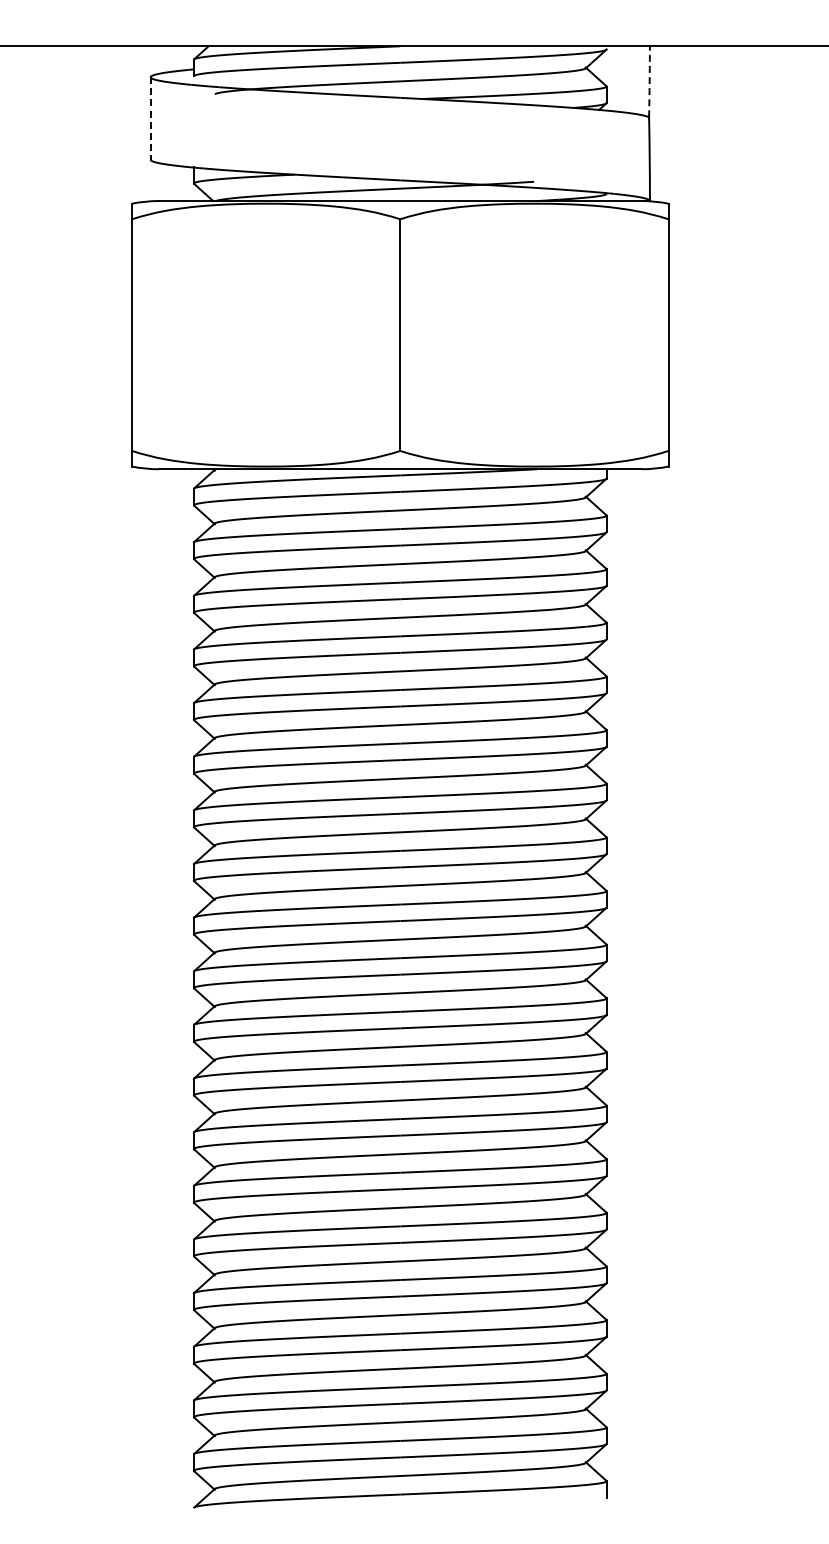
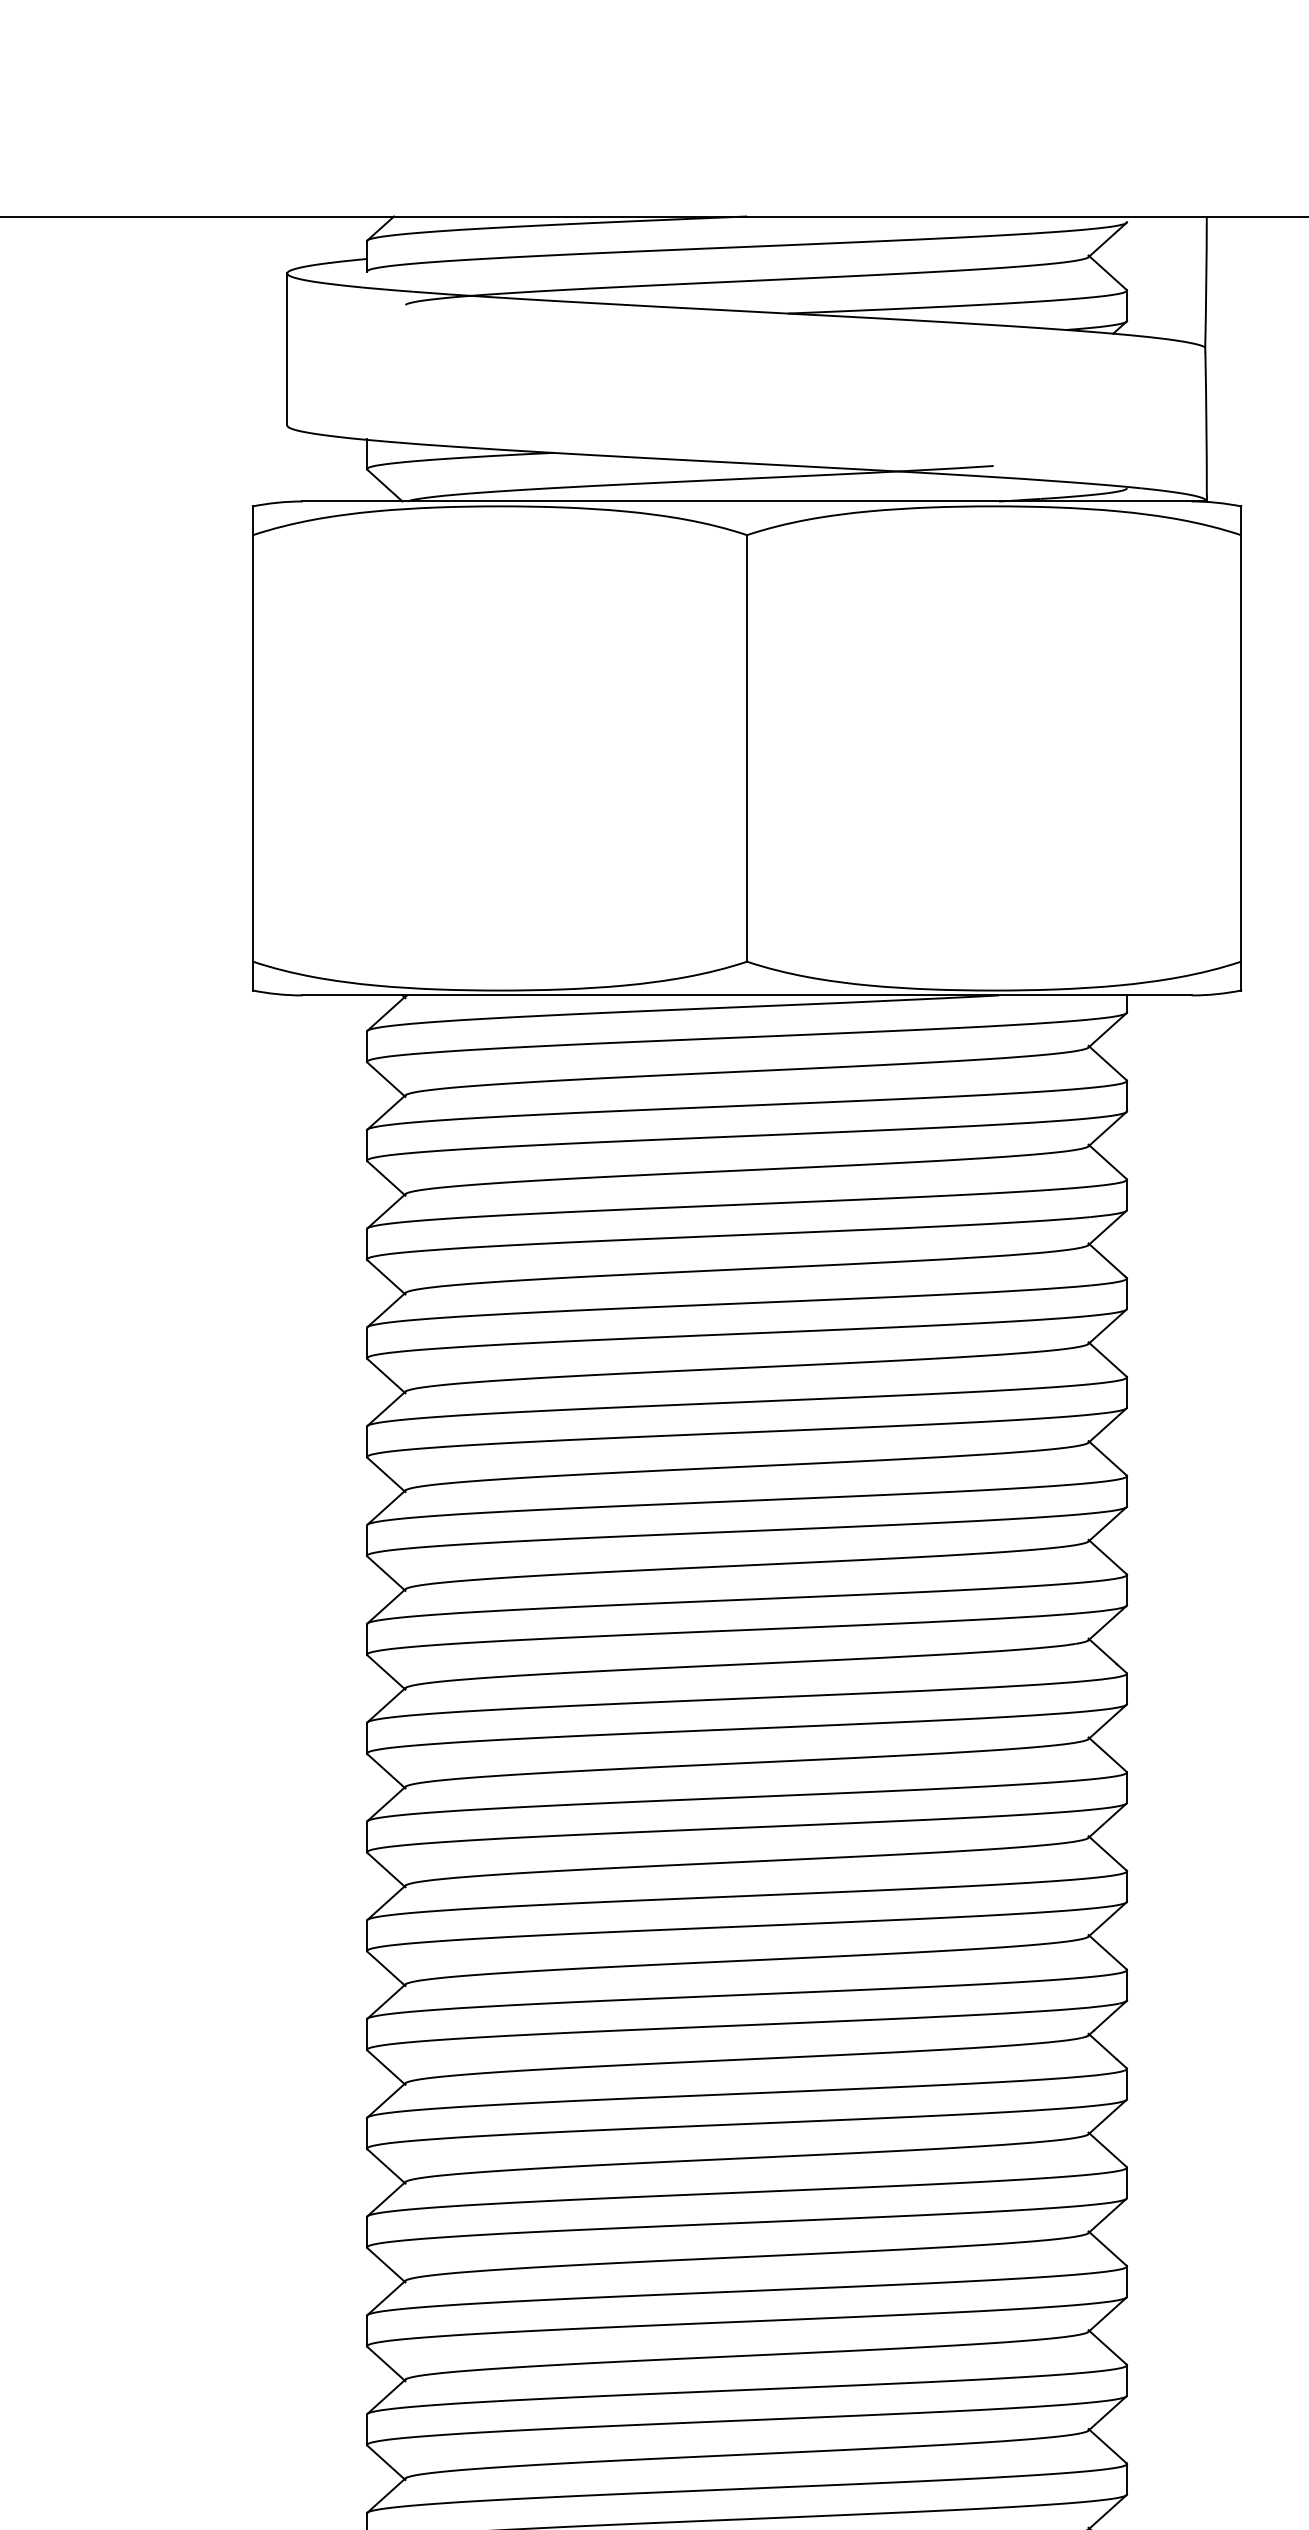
arc: (649, 81) -> (1206, 281), dashed -> solid
line: (150, 118) -> (286, 349), dashed -> solid

